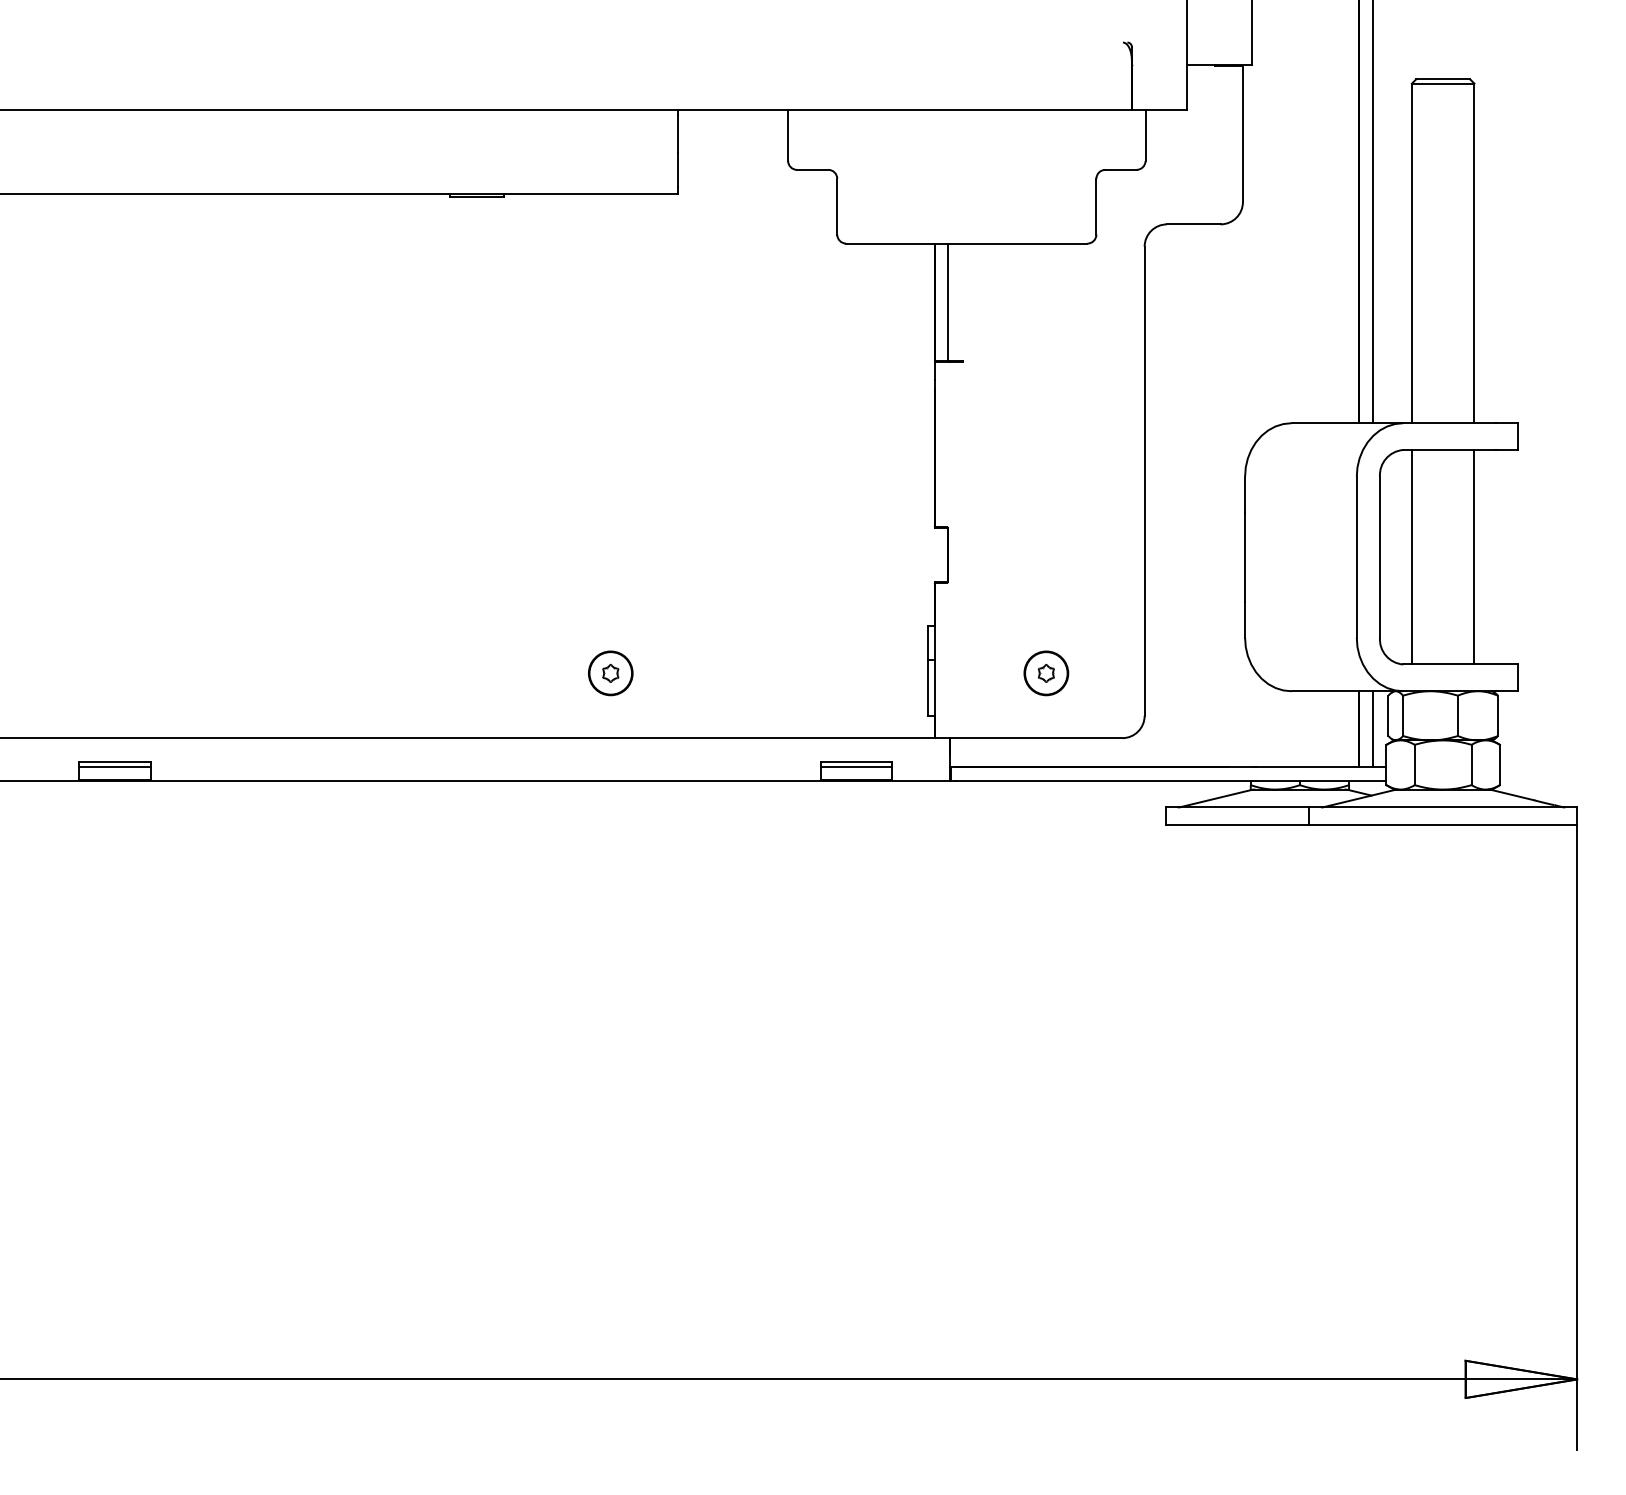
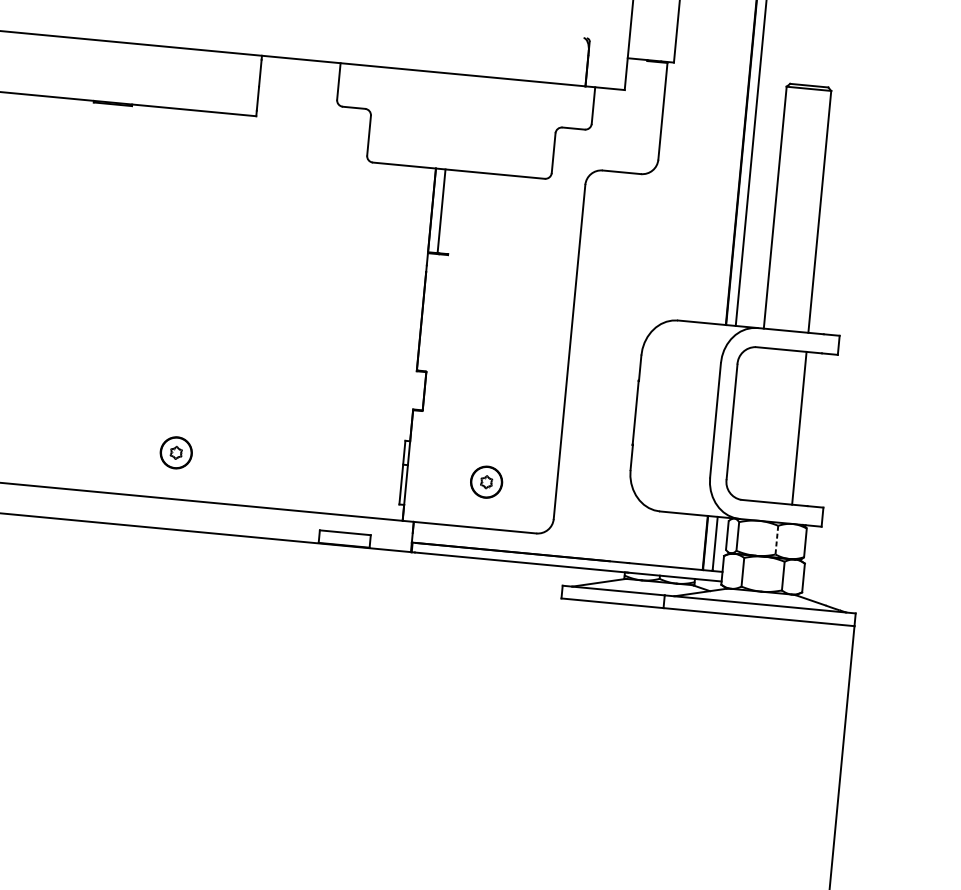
line: (1411, 557) -> (754, 424), removed
line: (1457, 716) -> (776, 540), solid -> dashed
line: (856, 766) -> (345, 535), removed

